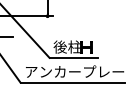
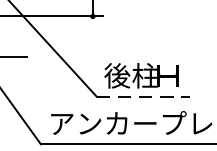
line: (74, 57) -> (144, 95), solid -> dashed

